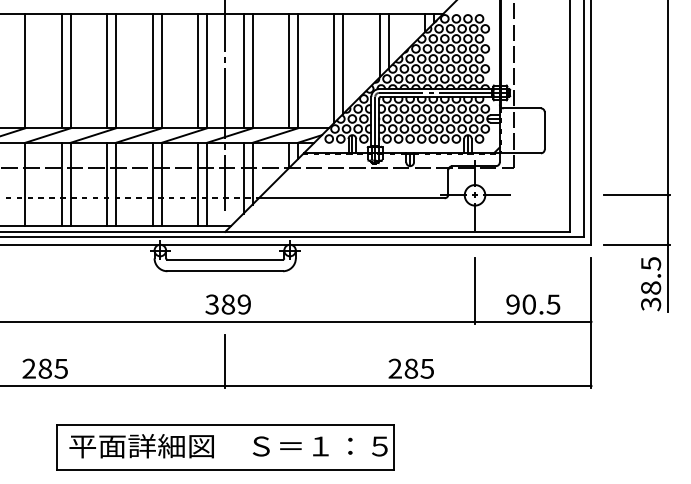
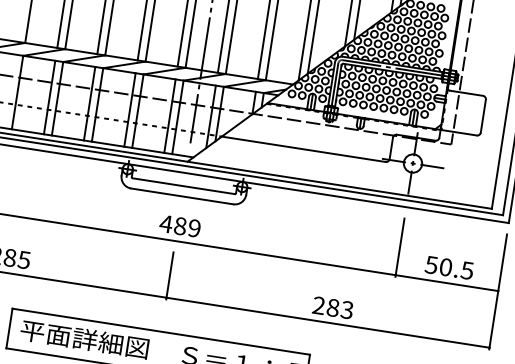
text: (212, 304) -> (166, 224), 389 -> 489
text: (512, 304) -> (431, 264), 90.5 -> 50.5
text: (427, 368) -> (347, 309), 285 -> 283

